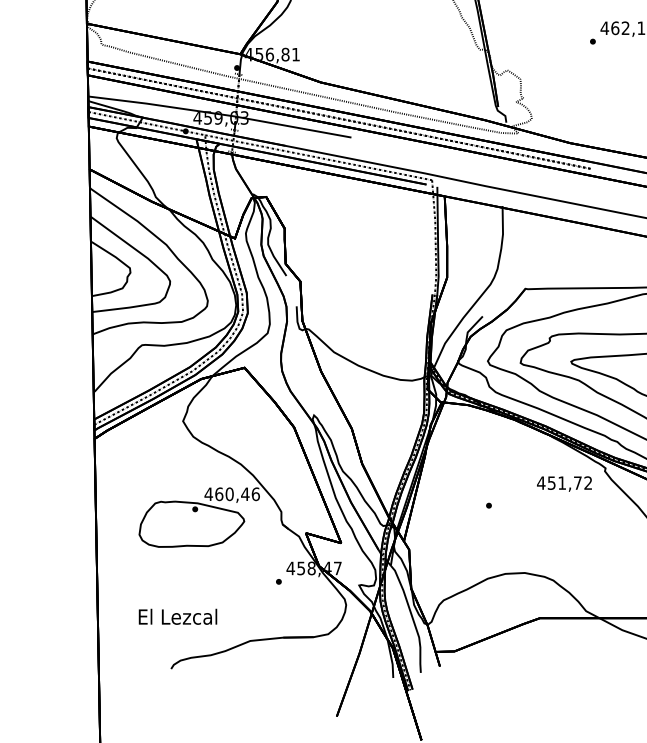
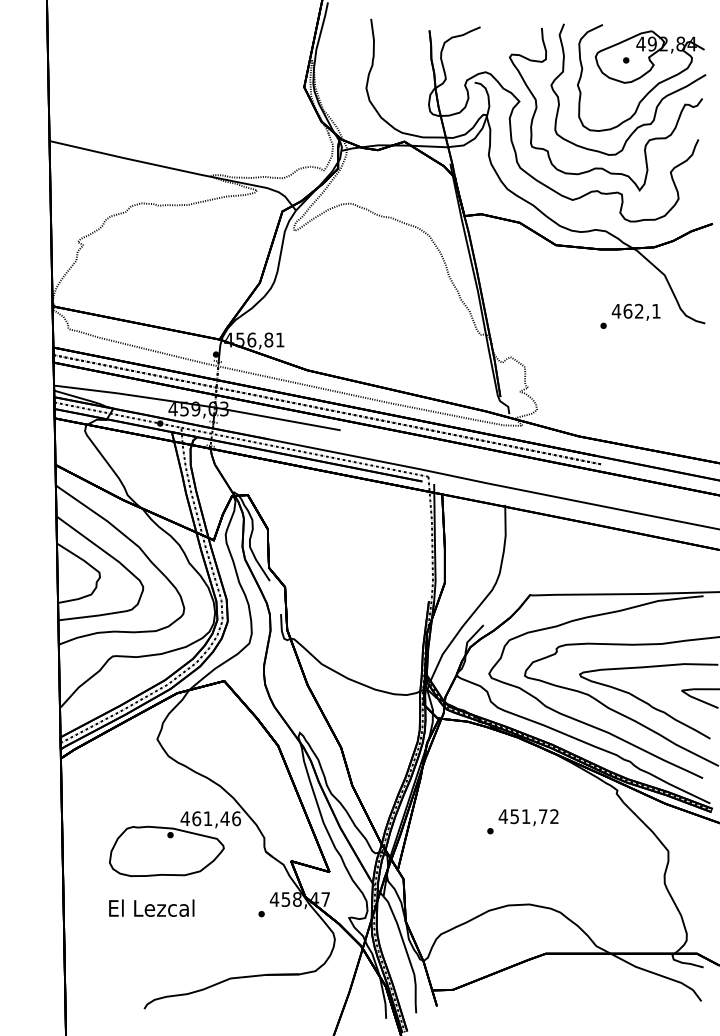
text: (564, 483) -> (528, 817), moved
text: (229, 494) -> (207, 818), 460,46 -> 461,46
text: (177, 616) -> (151, 907), moved

